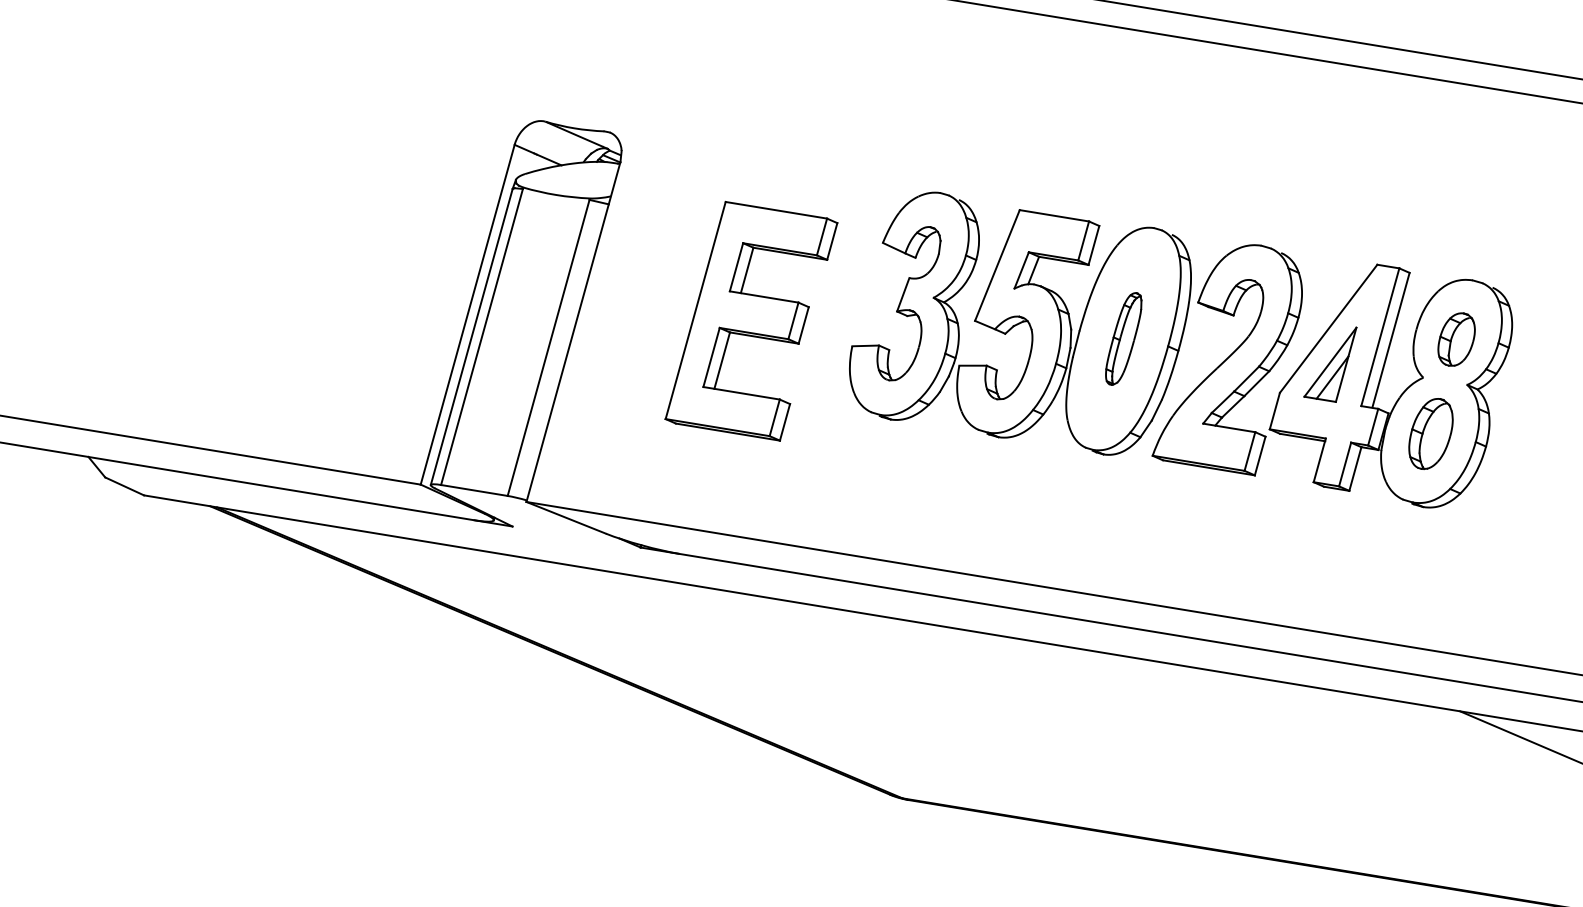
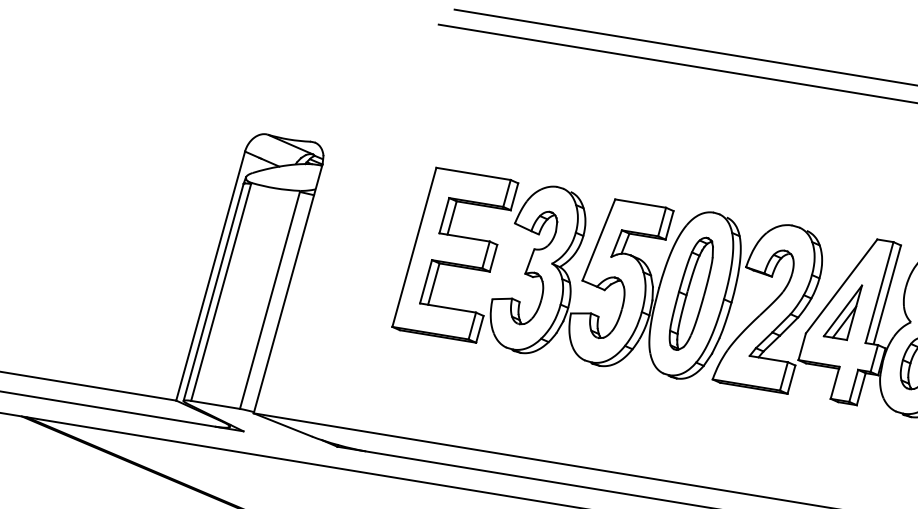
part: (751, 320) -> (455, 254), moved
part: (1123, 338) -> (691, 293), size x1.67

